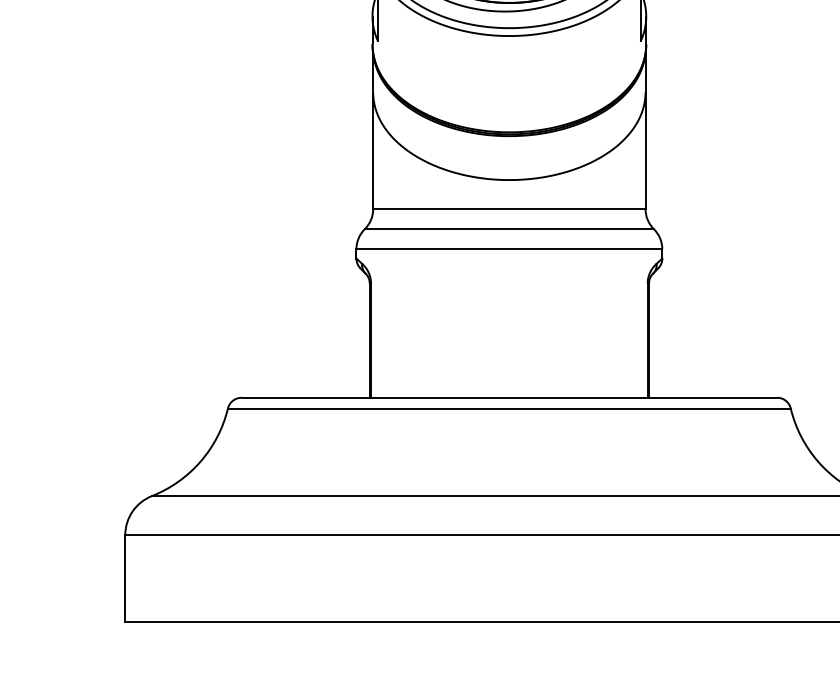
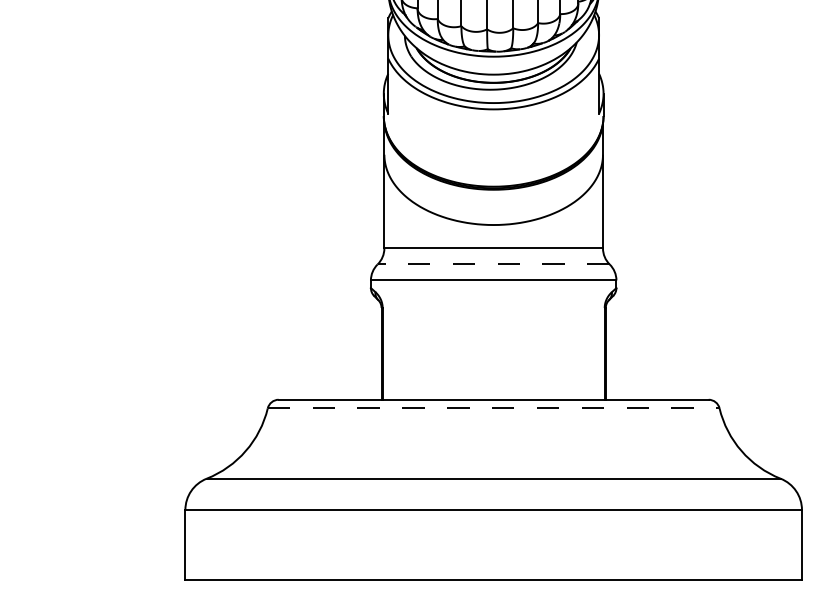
line: (509, 229) -> (493, 264), solid -> dashed
line: (509, 408) -> (493, 408), solid -> dashed

